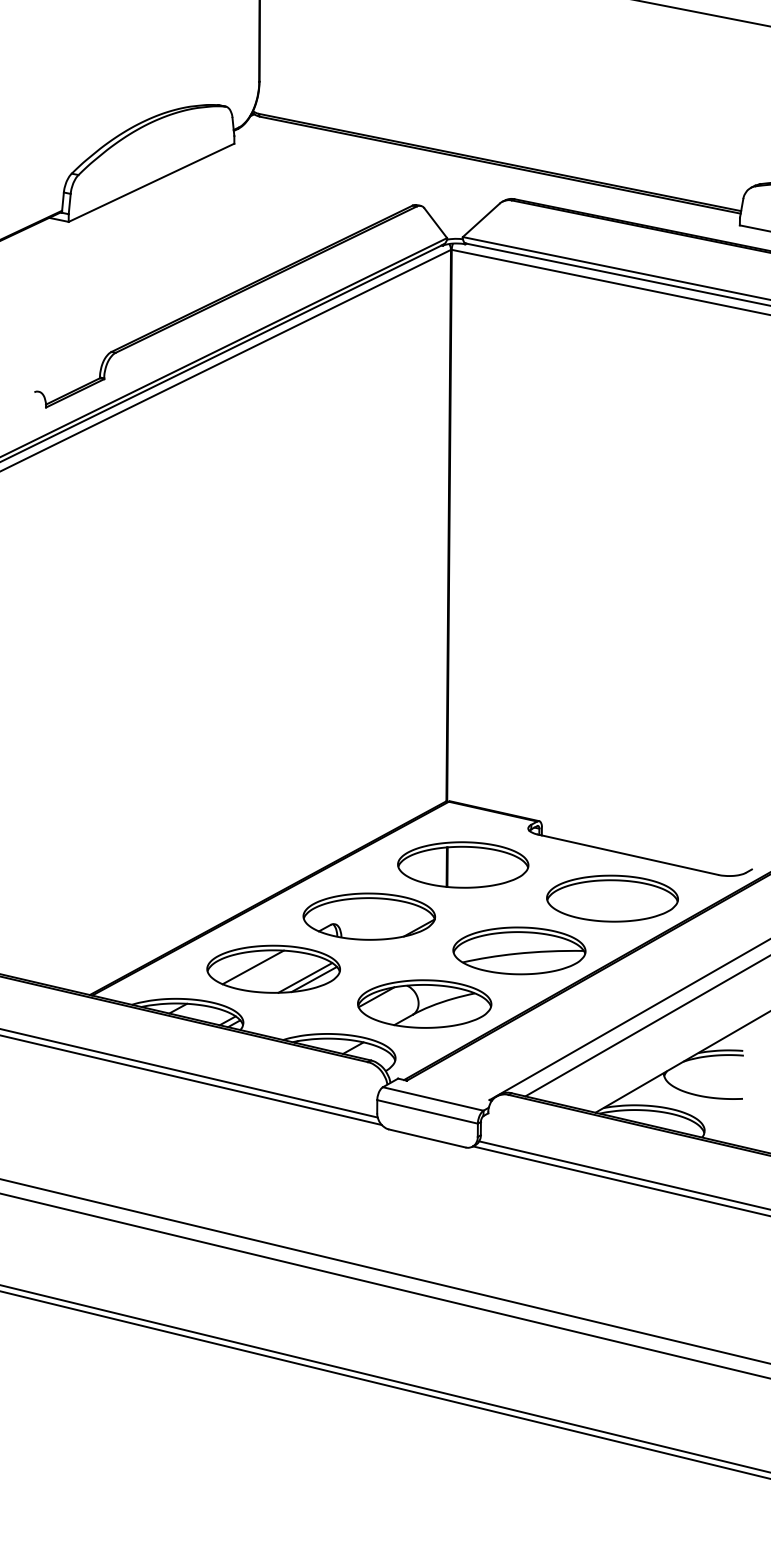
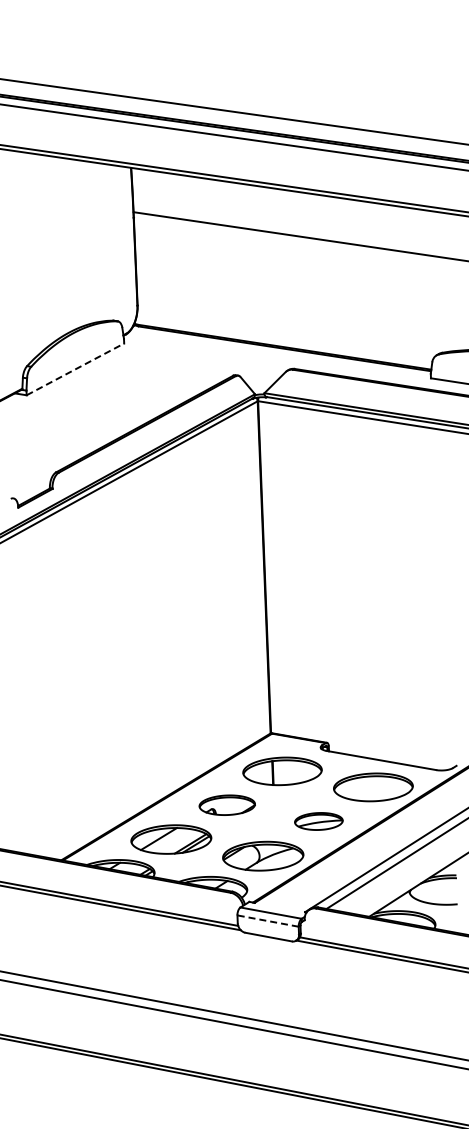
line: (151, 183) -> (75, 369), solid -> dashed
part: (367, 917) -> (226, 805), size x0.7
part: (518, 950) -> (318, 821), size x0.6
line: (426, 1110) -> (267, 920), solid -> dashed

